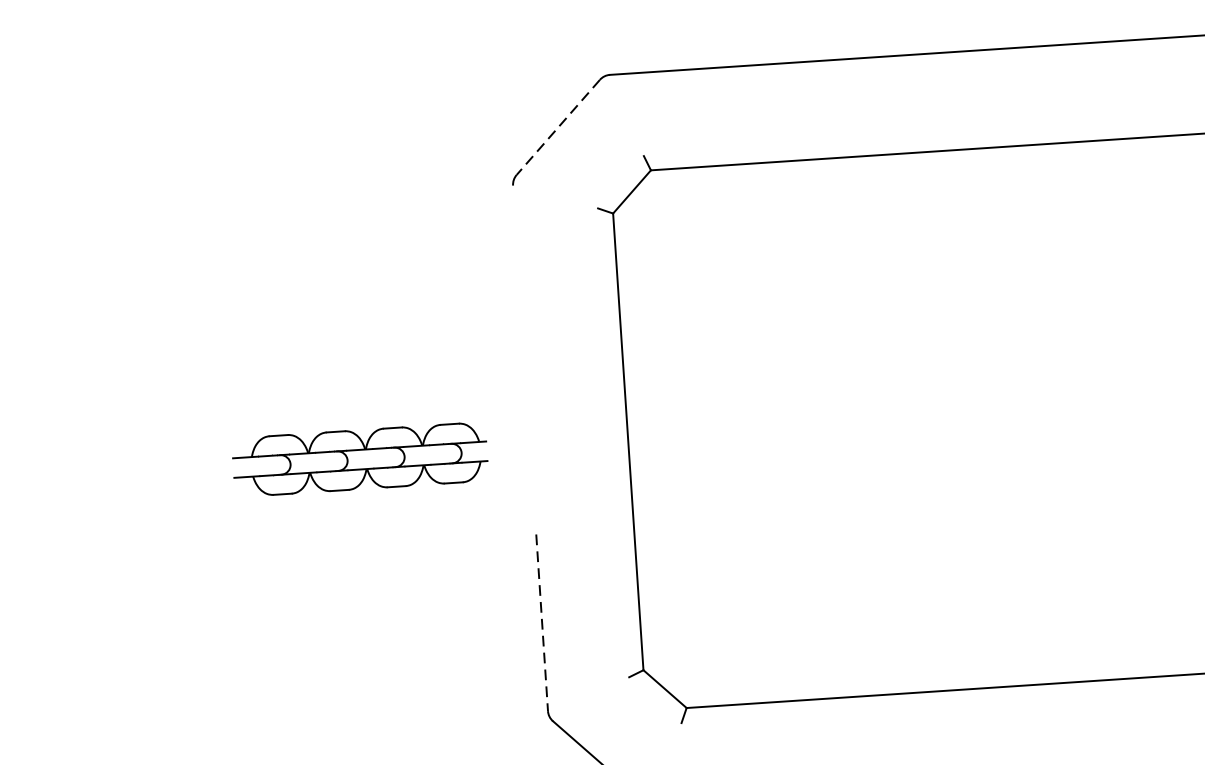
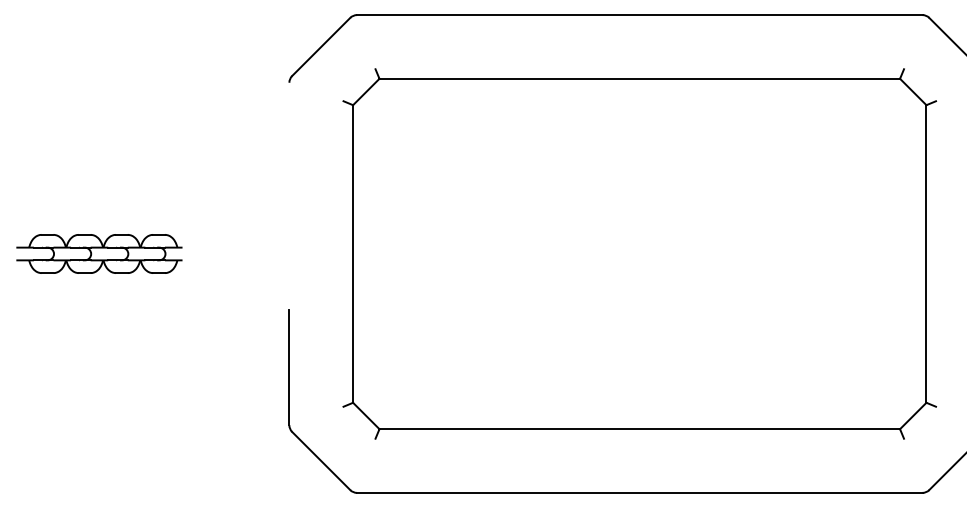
line: (557, 128) -> (320, 47), dashed -> solid
part: (360, 458) -> (99, 253), moved
line: (542, 622) -> (289, 367), dashed -> solid

